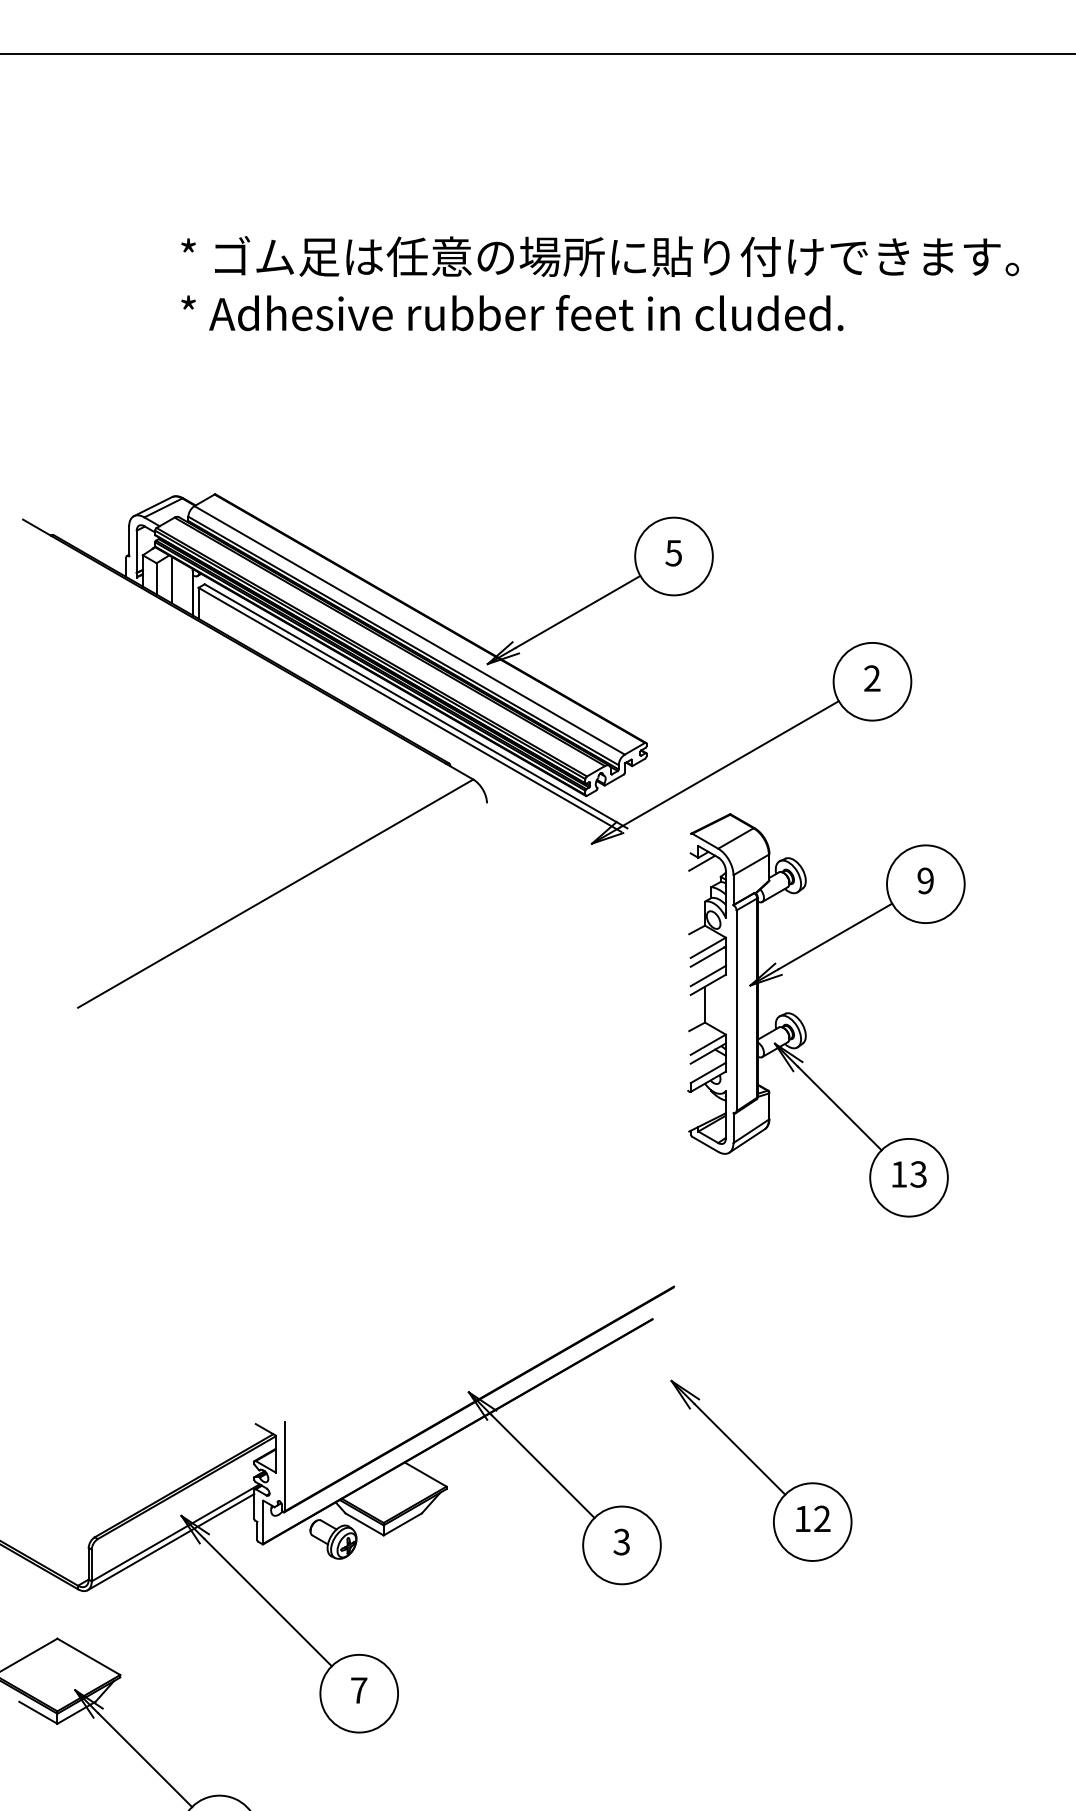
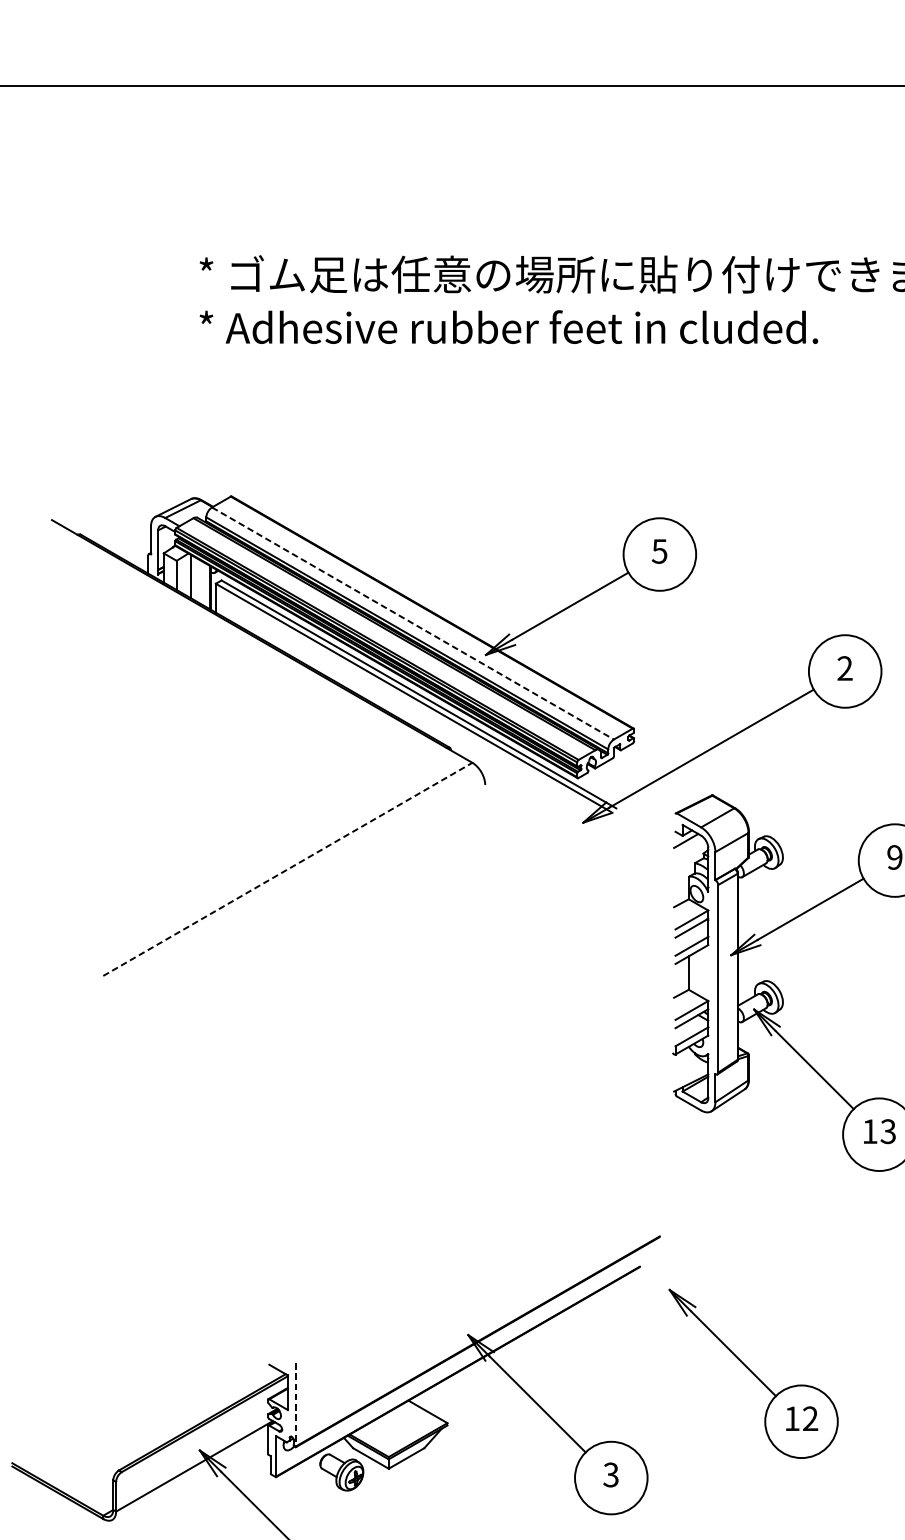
line: (410, 630) -> (413, 623), solid -> dashed
line: (276, 893) -> (288, 869), solid -> dashed
line: (284, 1467) -> (296, 1405), solid -> dashed
part: (761, 1470) -> (753, 1373), moved
line: (170, 1542) -> (189, 1475), removed

